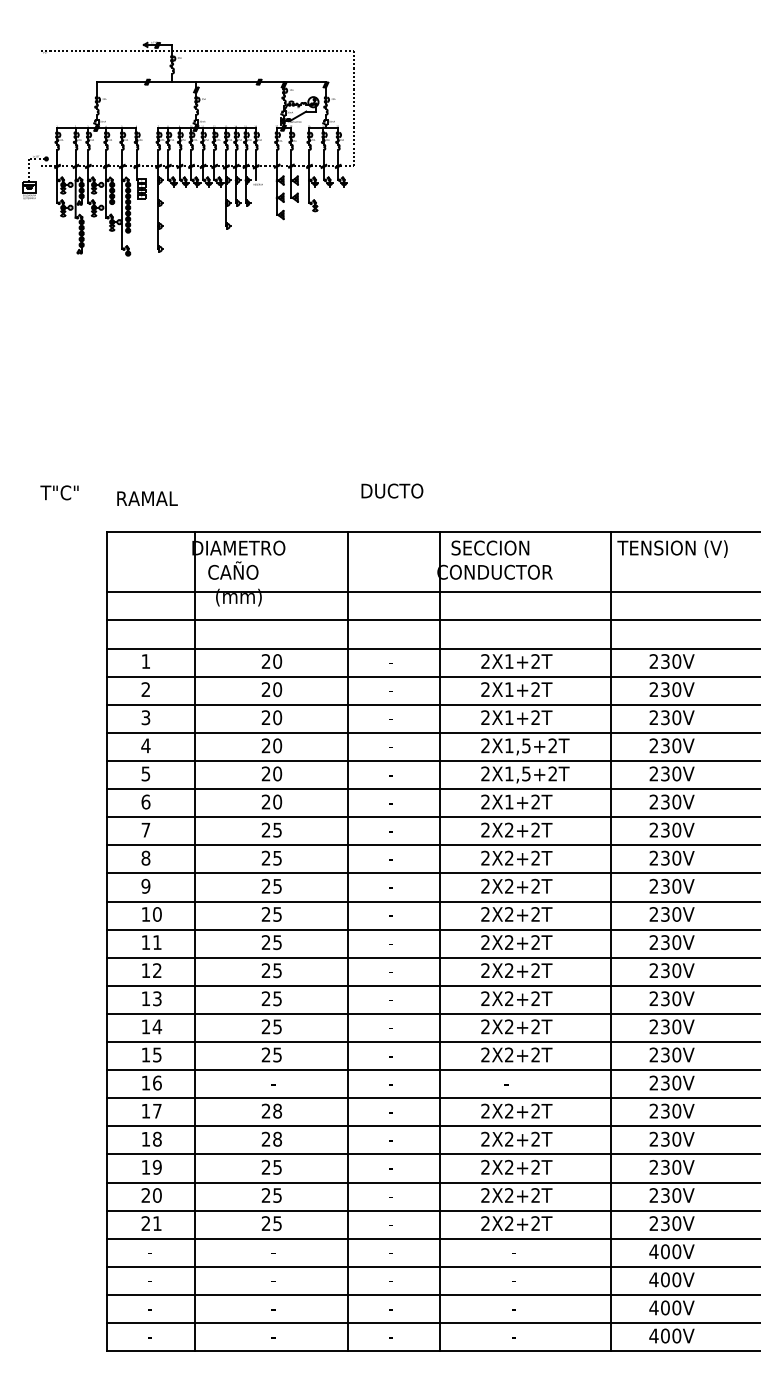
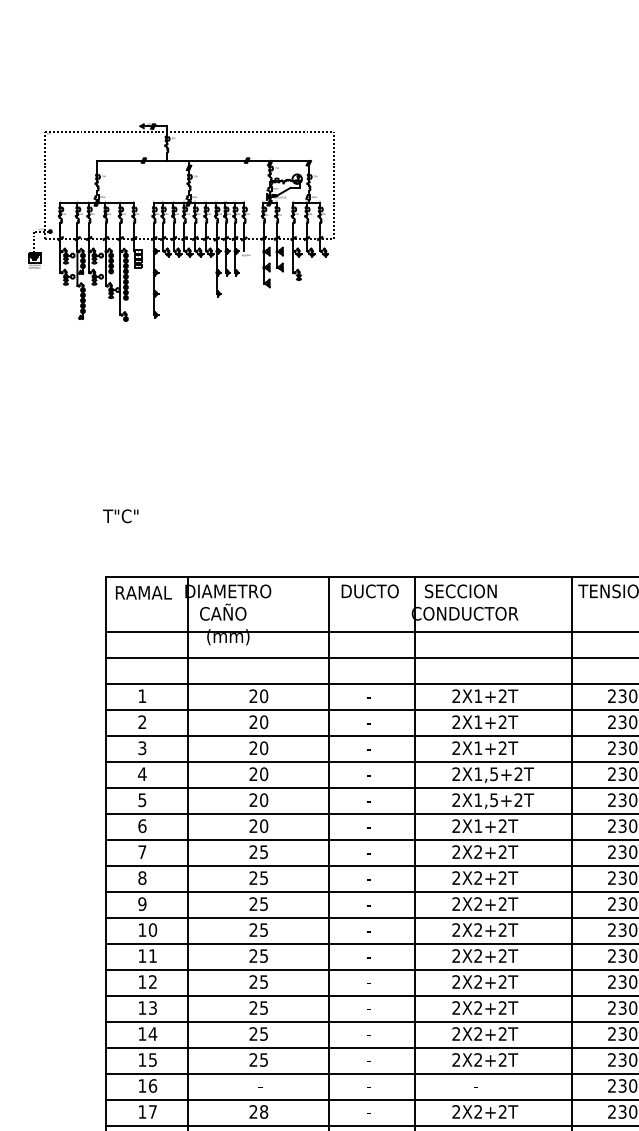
line: (41, 108) -> (45, 184), added
text: (392, 490) -> (370, 590), moved
text: (59, 492) -> (120, 515), moved
text: (147, 498) -> (143, 592), moved

